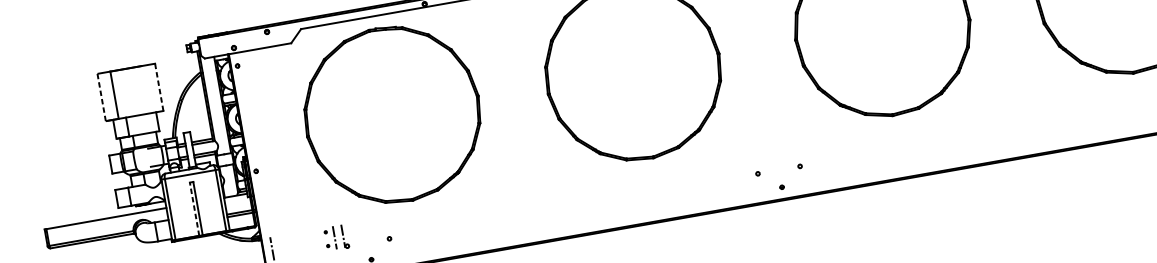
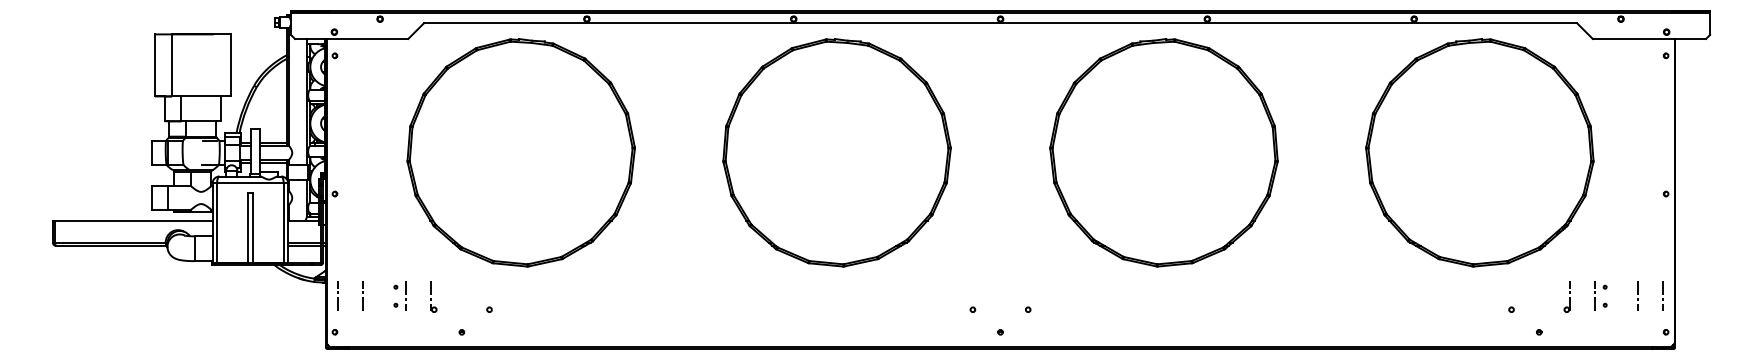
line: (159, 86) -> (230, 64), dashed -> solid
line: (101, 97) -> (154, 65), dashed -> solid
line: (194, 209) -> (248, 228), dashed -> solid
part: (334, 236) -> (405, 294), moved
line: (291, 245) -> (363, 296), added

